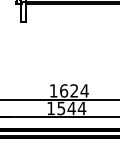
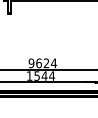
text: (53, 91) -> (31, 63), 1624 -> 9624

